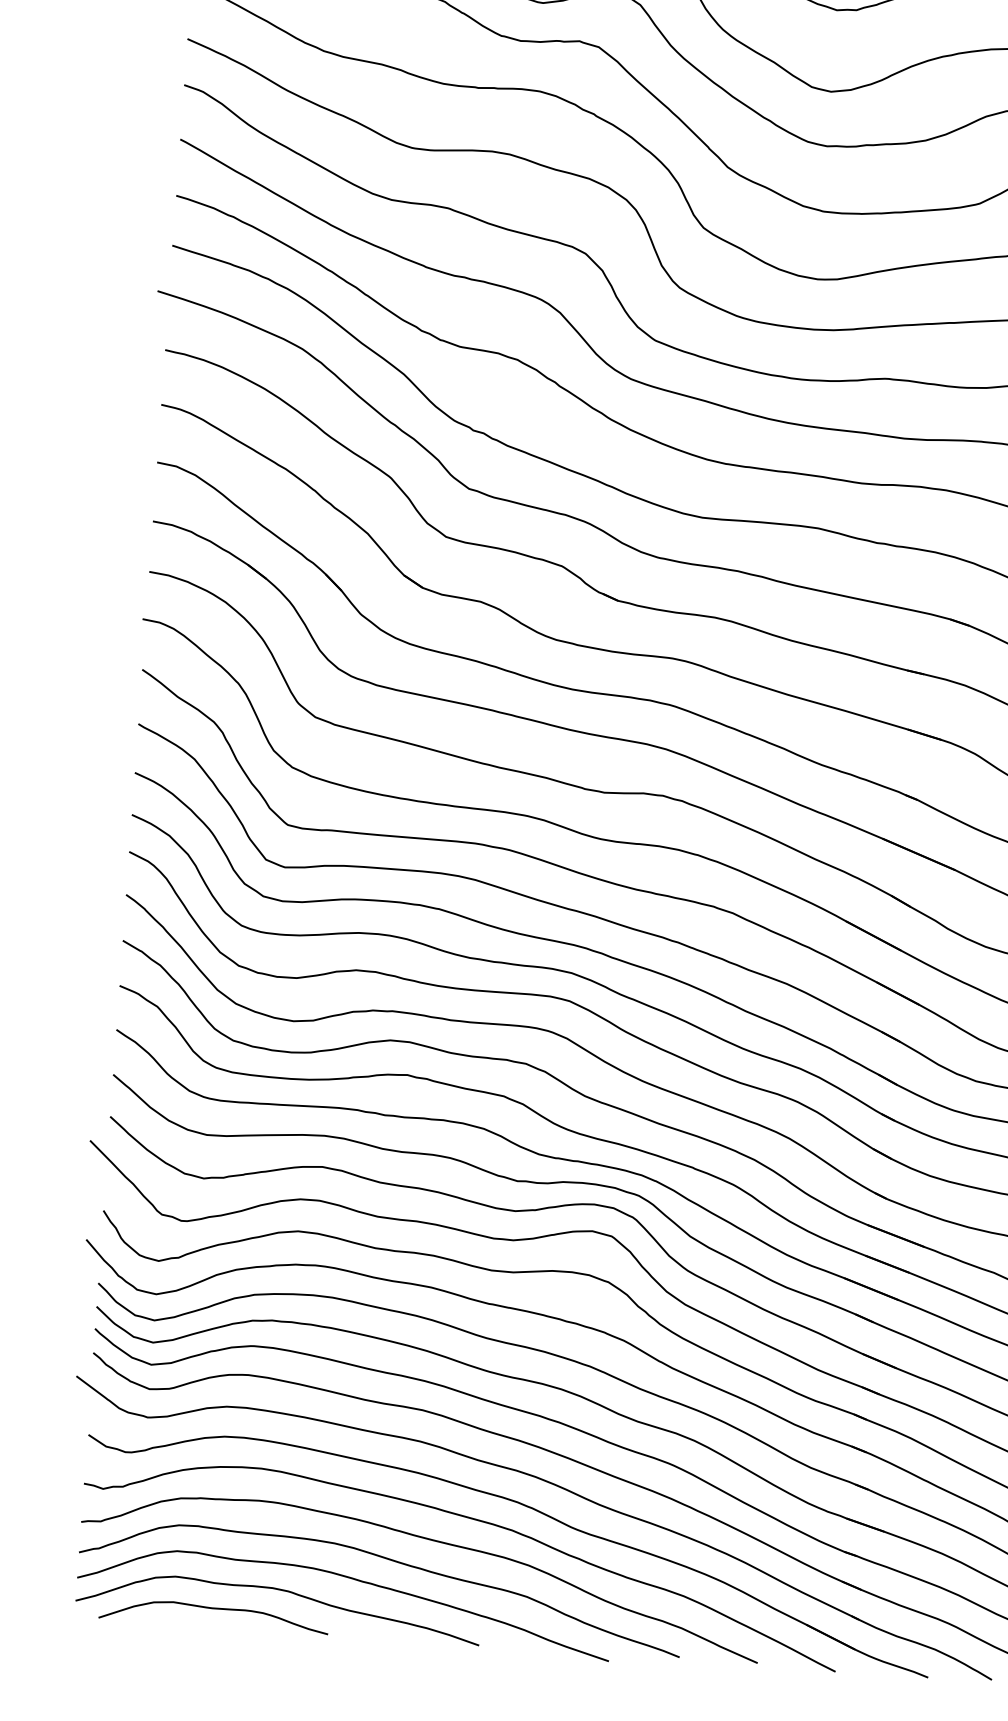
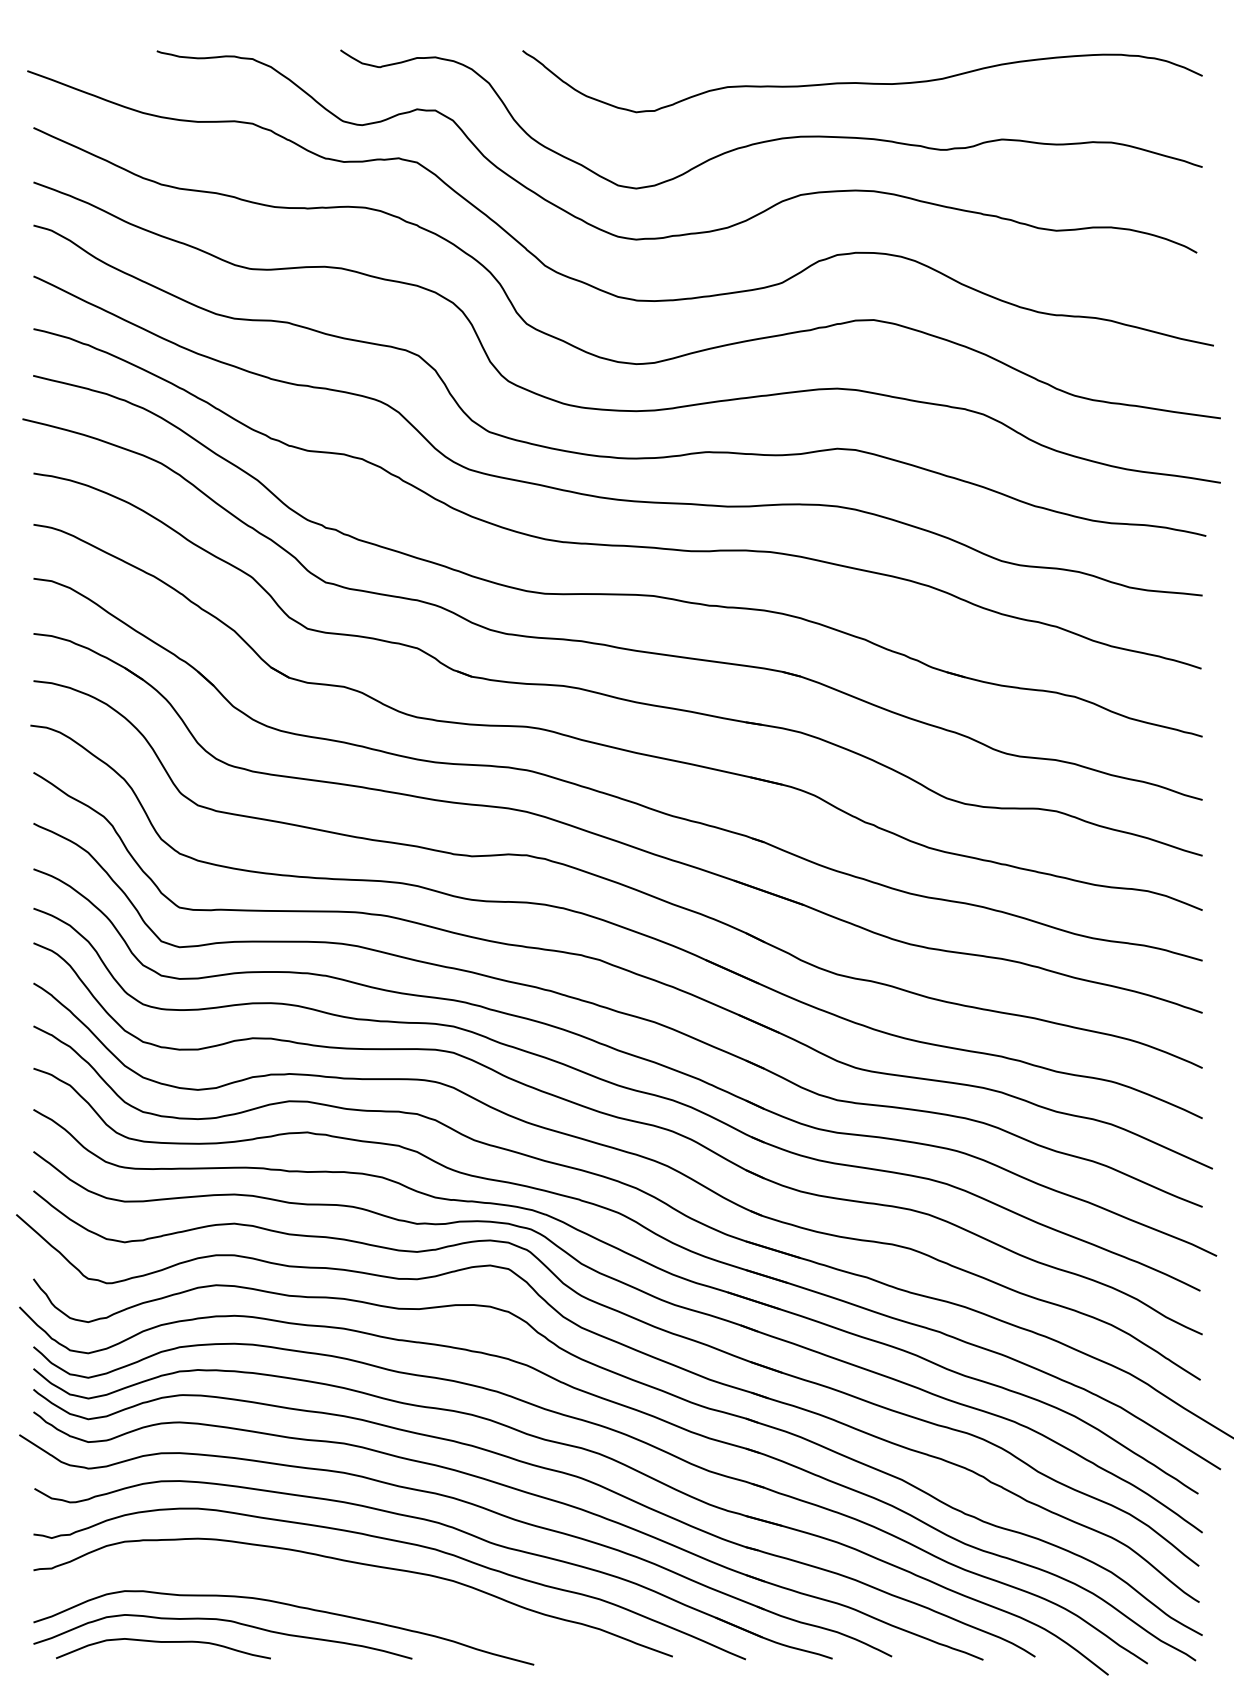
curve: (387, 1560) -> (321, 1585), removed

